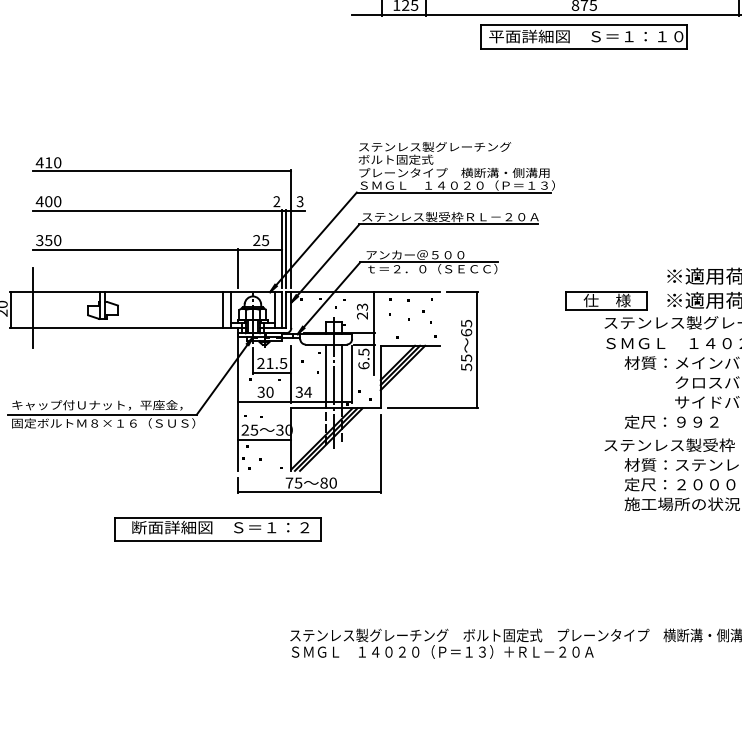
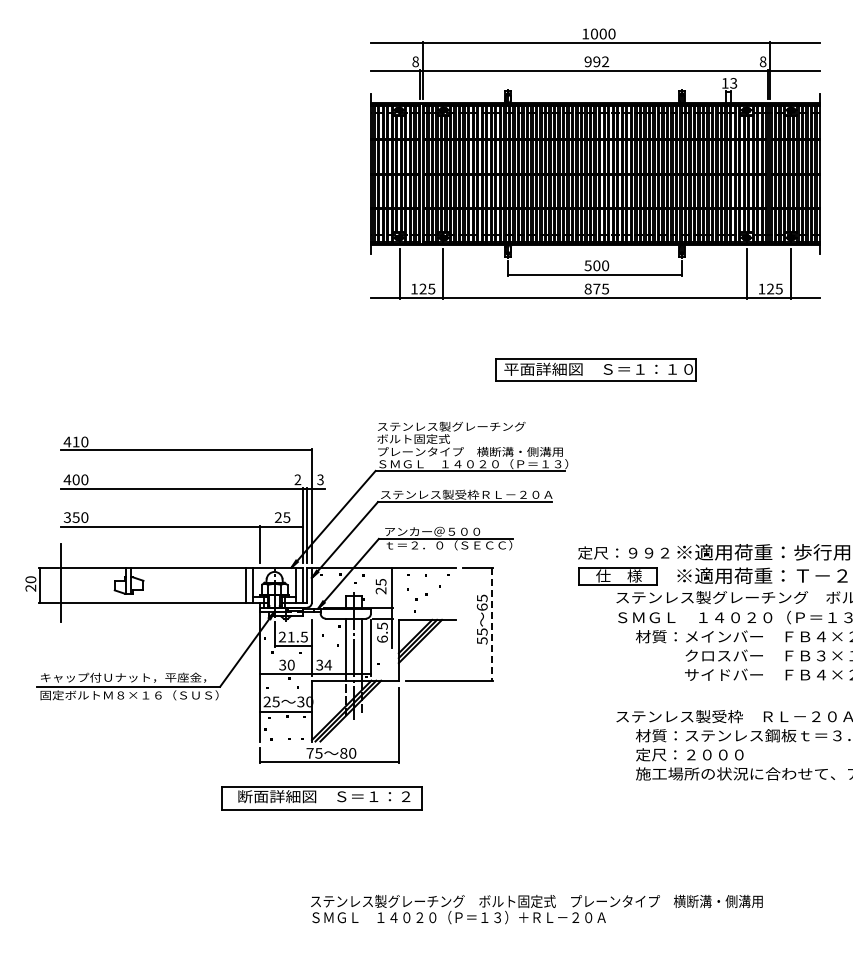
part: (583, 36) -> (595, 369), moved
text: (361, 307) -> (380, 582), 23 -> 25
line: (477, 350) -> (492, 624), solid -> dashed
text: (671, 421) -> (623, 552), moved
part: (217, 529) -> (321, 798), moved

